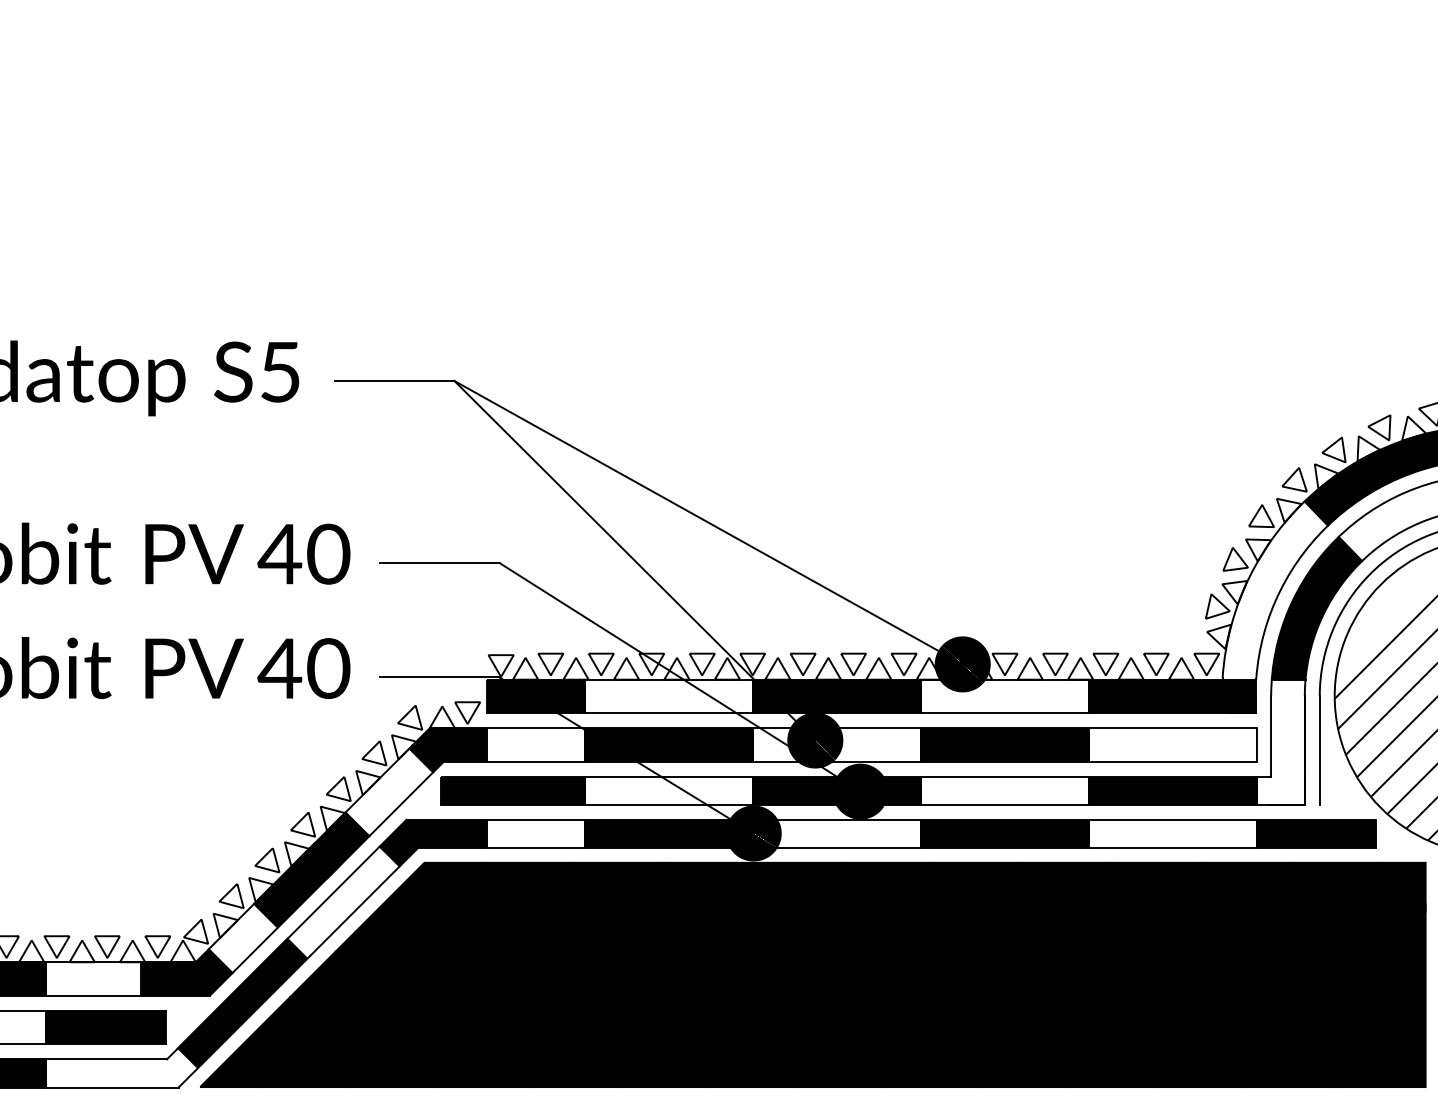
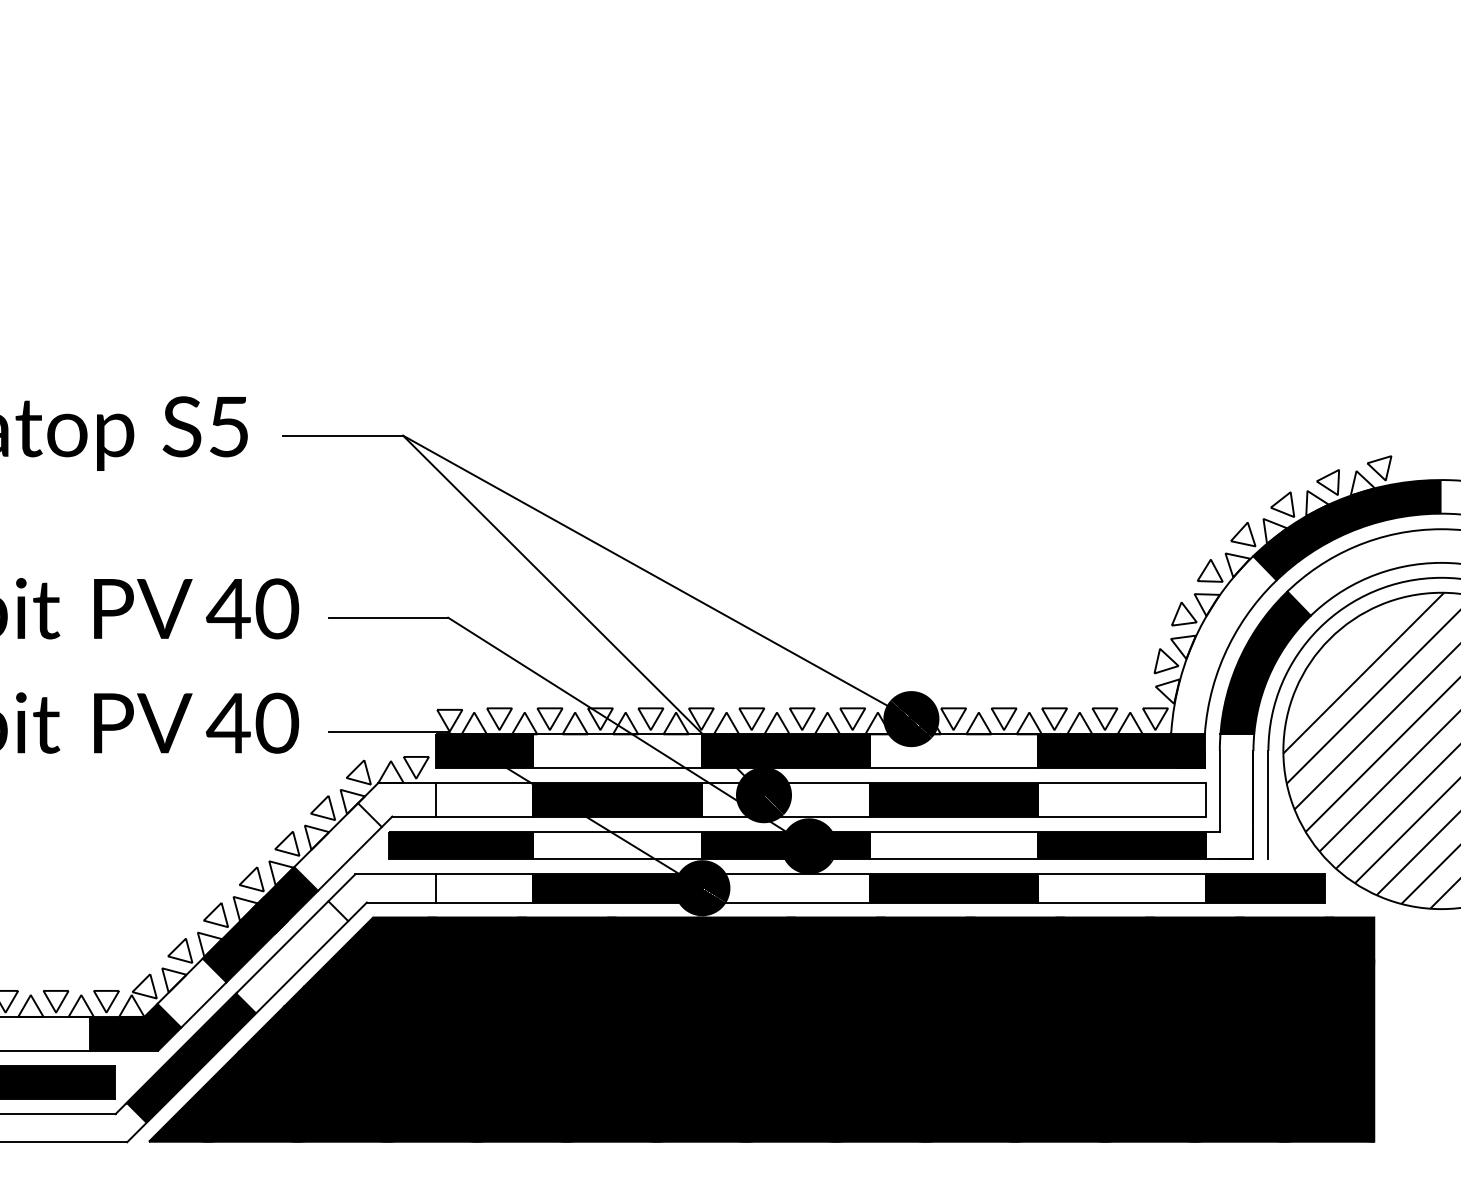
fill: (448, 749) -> (397, 804), removed
fill: (433, 842) -> (382, 897), removed

